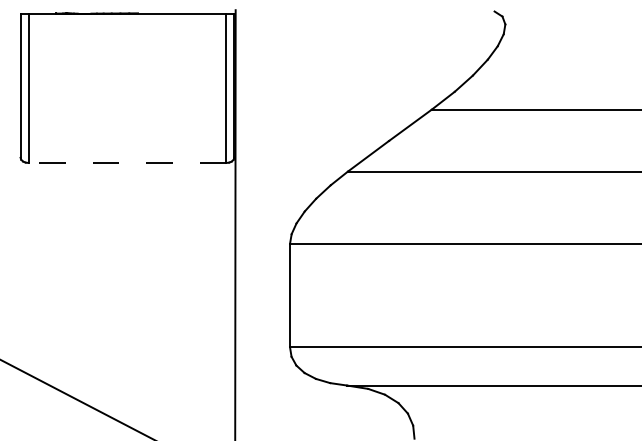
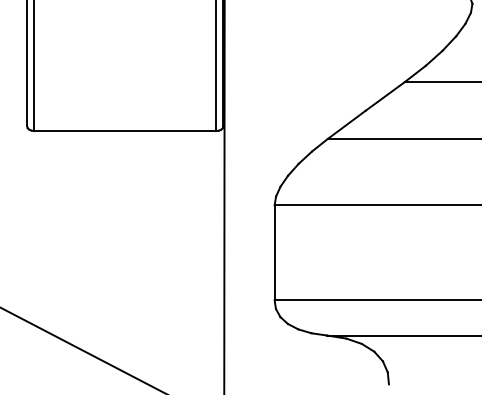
line: (127, 162) -> (125, 130), dashed -> solid

